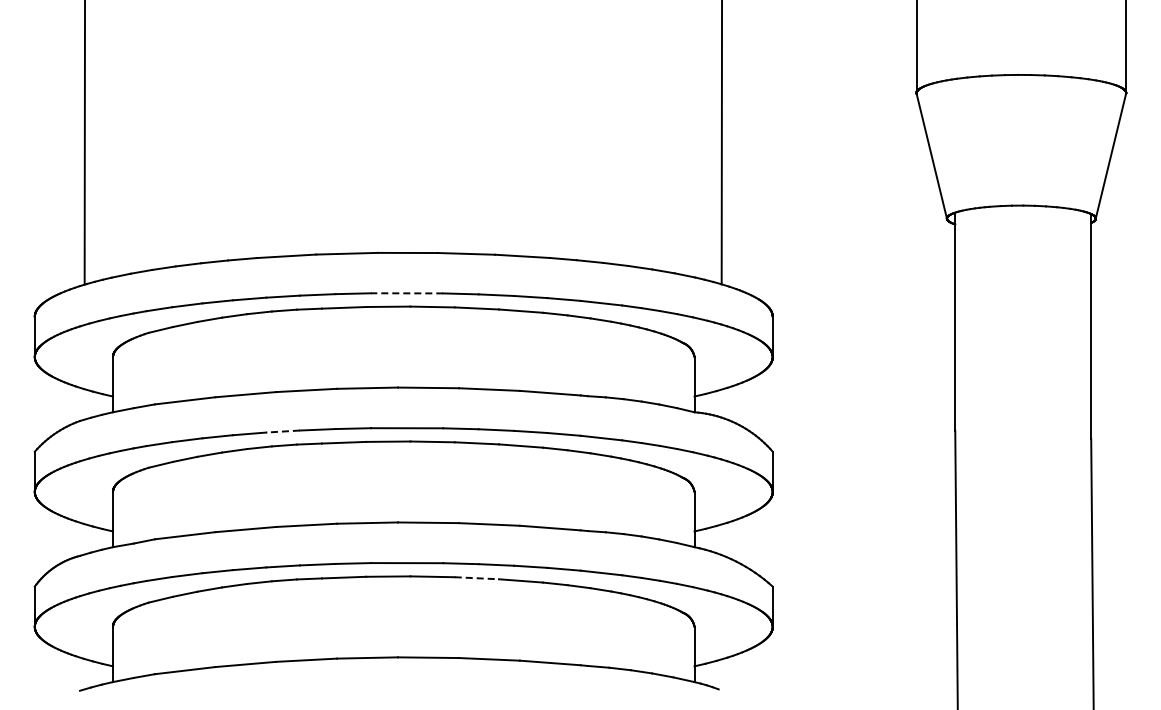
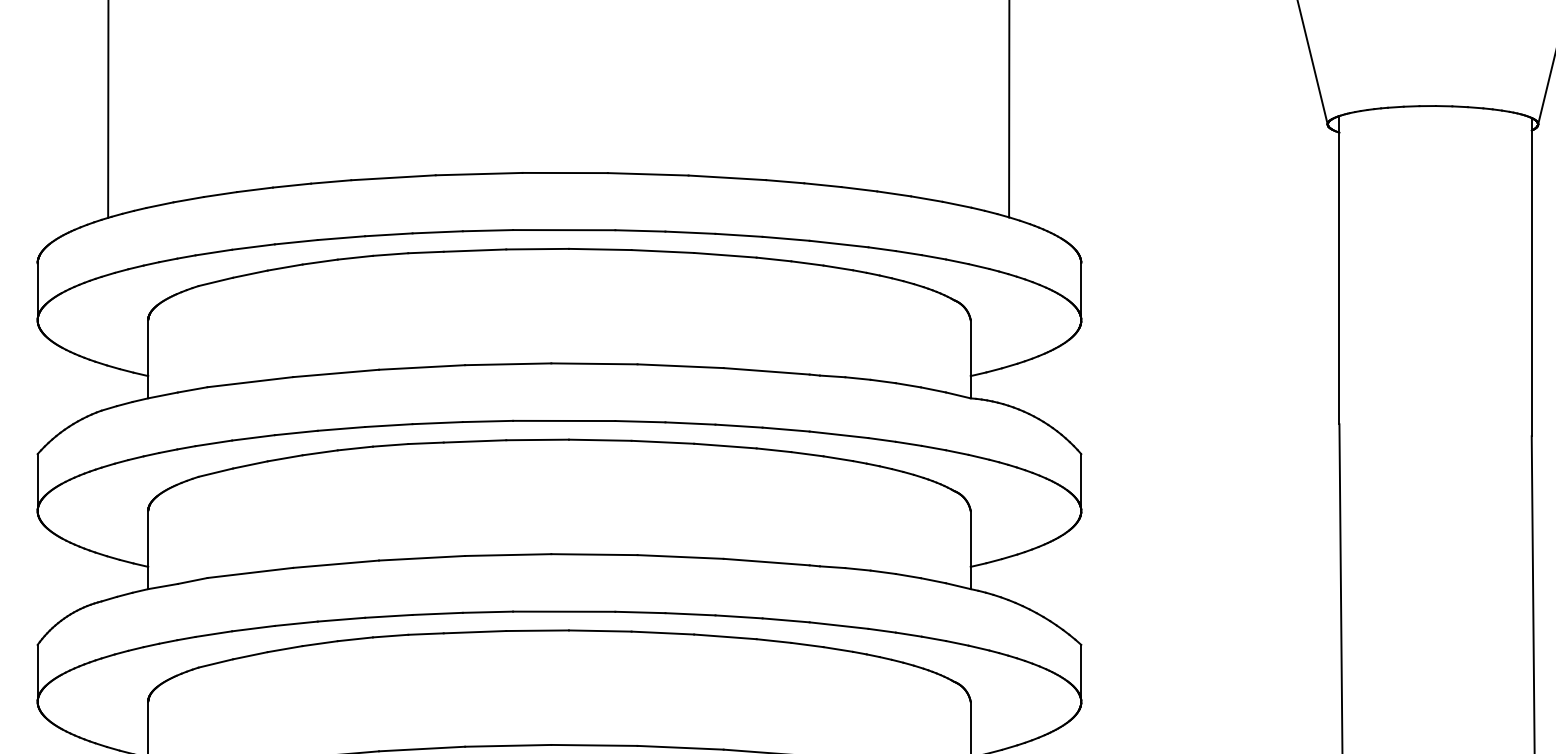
line: (406, 293) -> (563, 230), dashed -> solid
line: (283, 431) -> (389, 425), dashed -> solid
line: (477, 578) -> (663, 633), dashed -> solid

